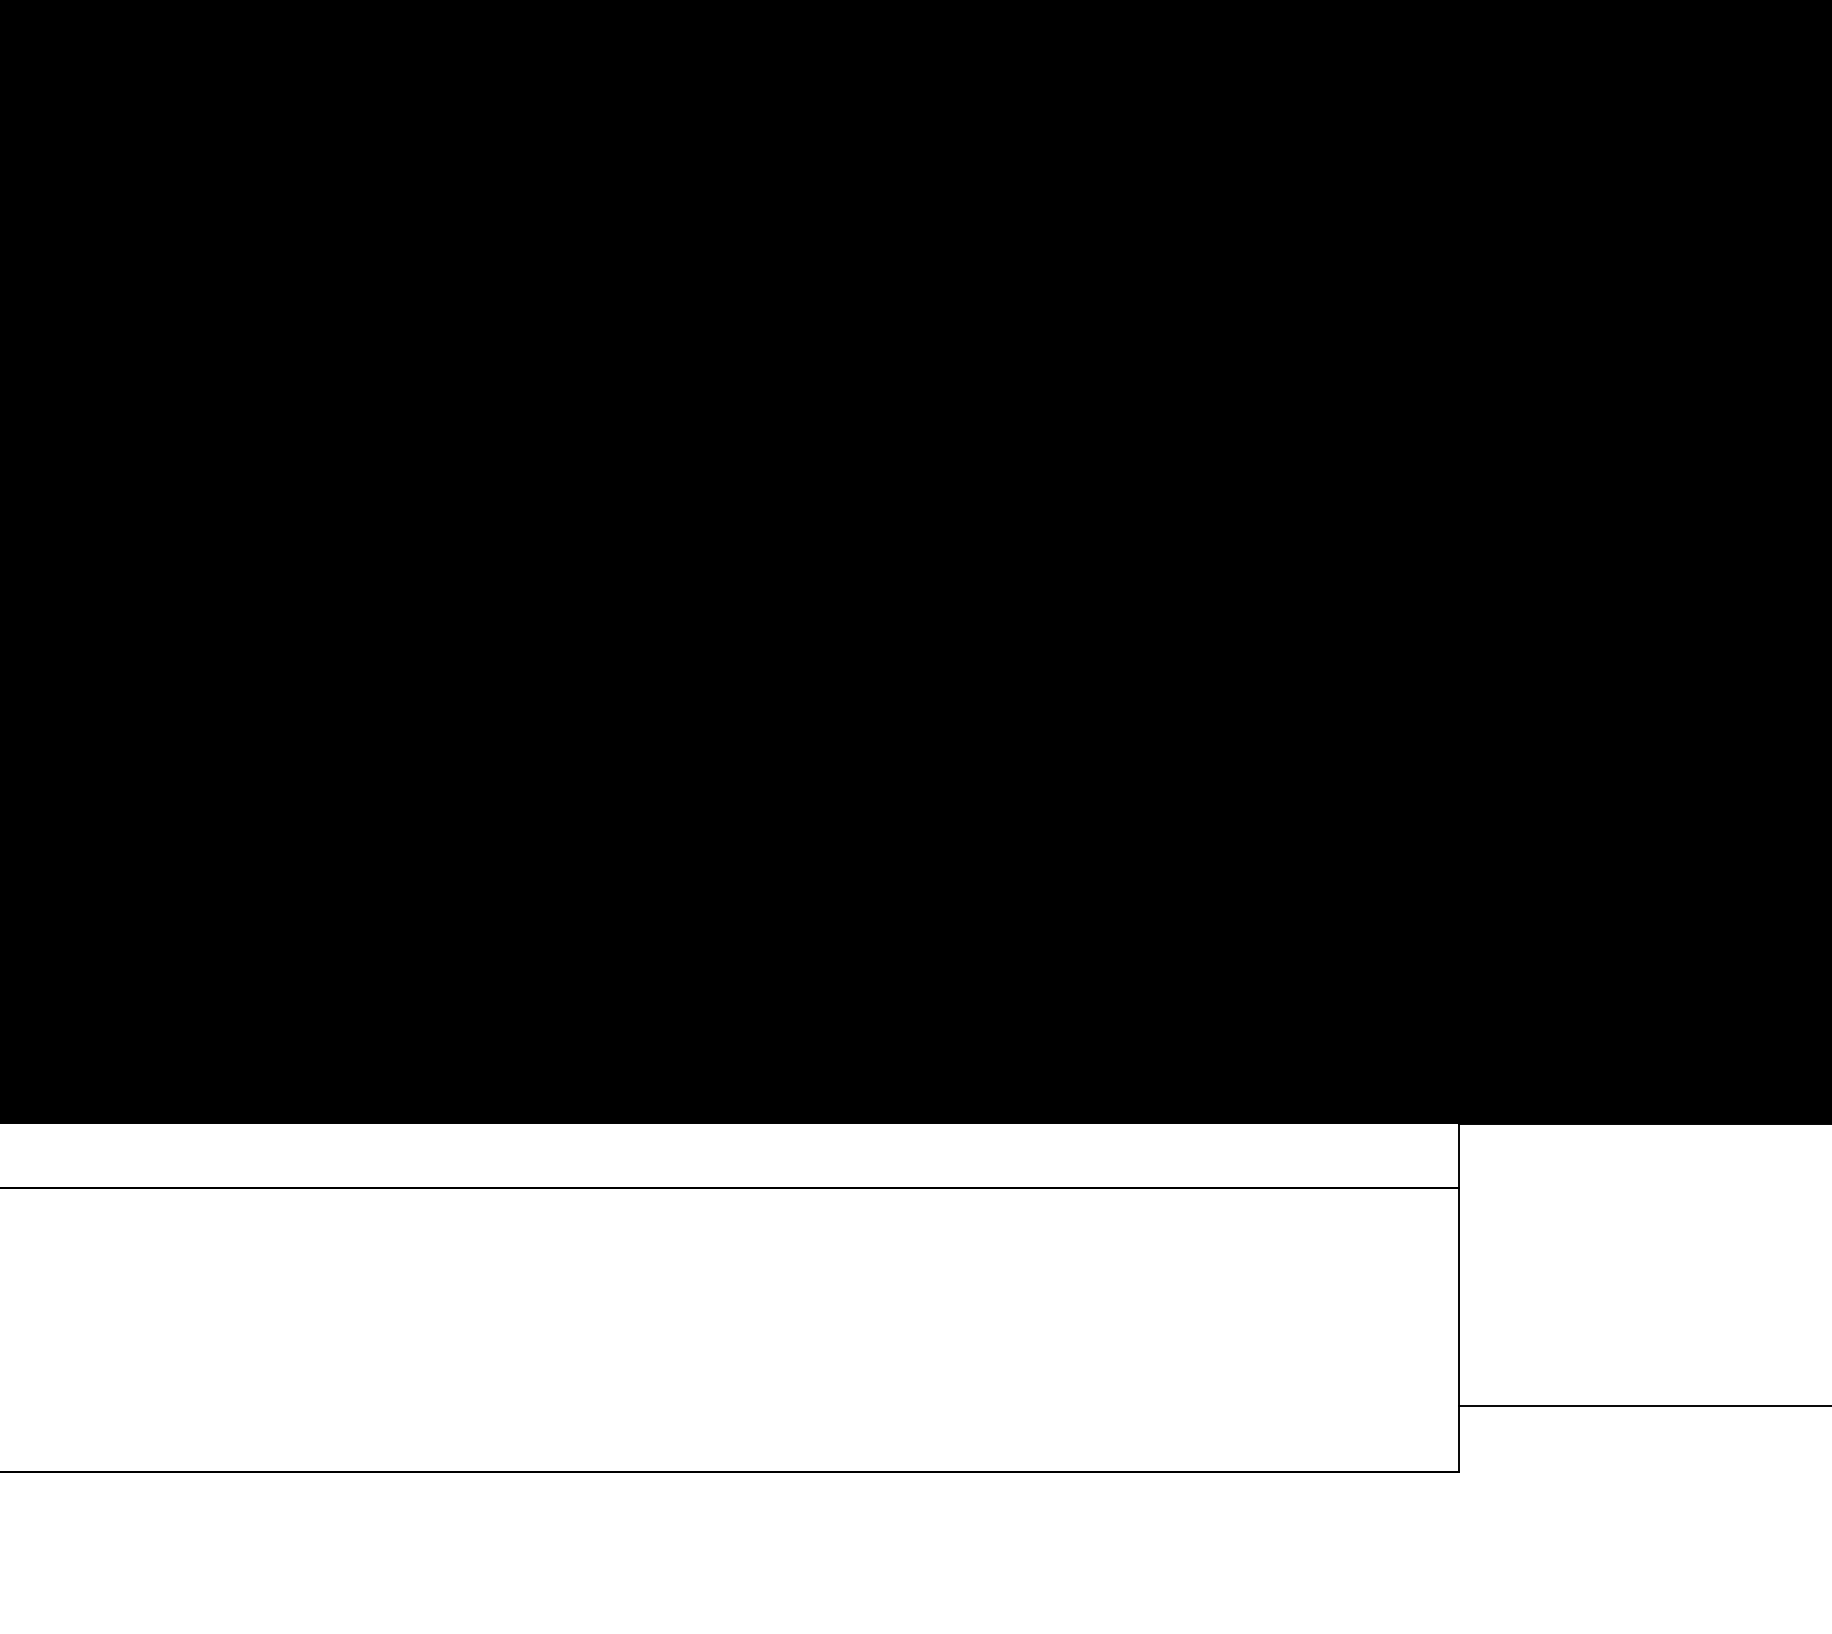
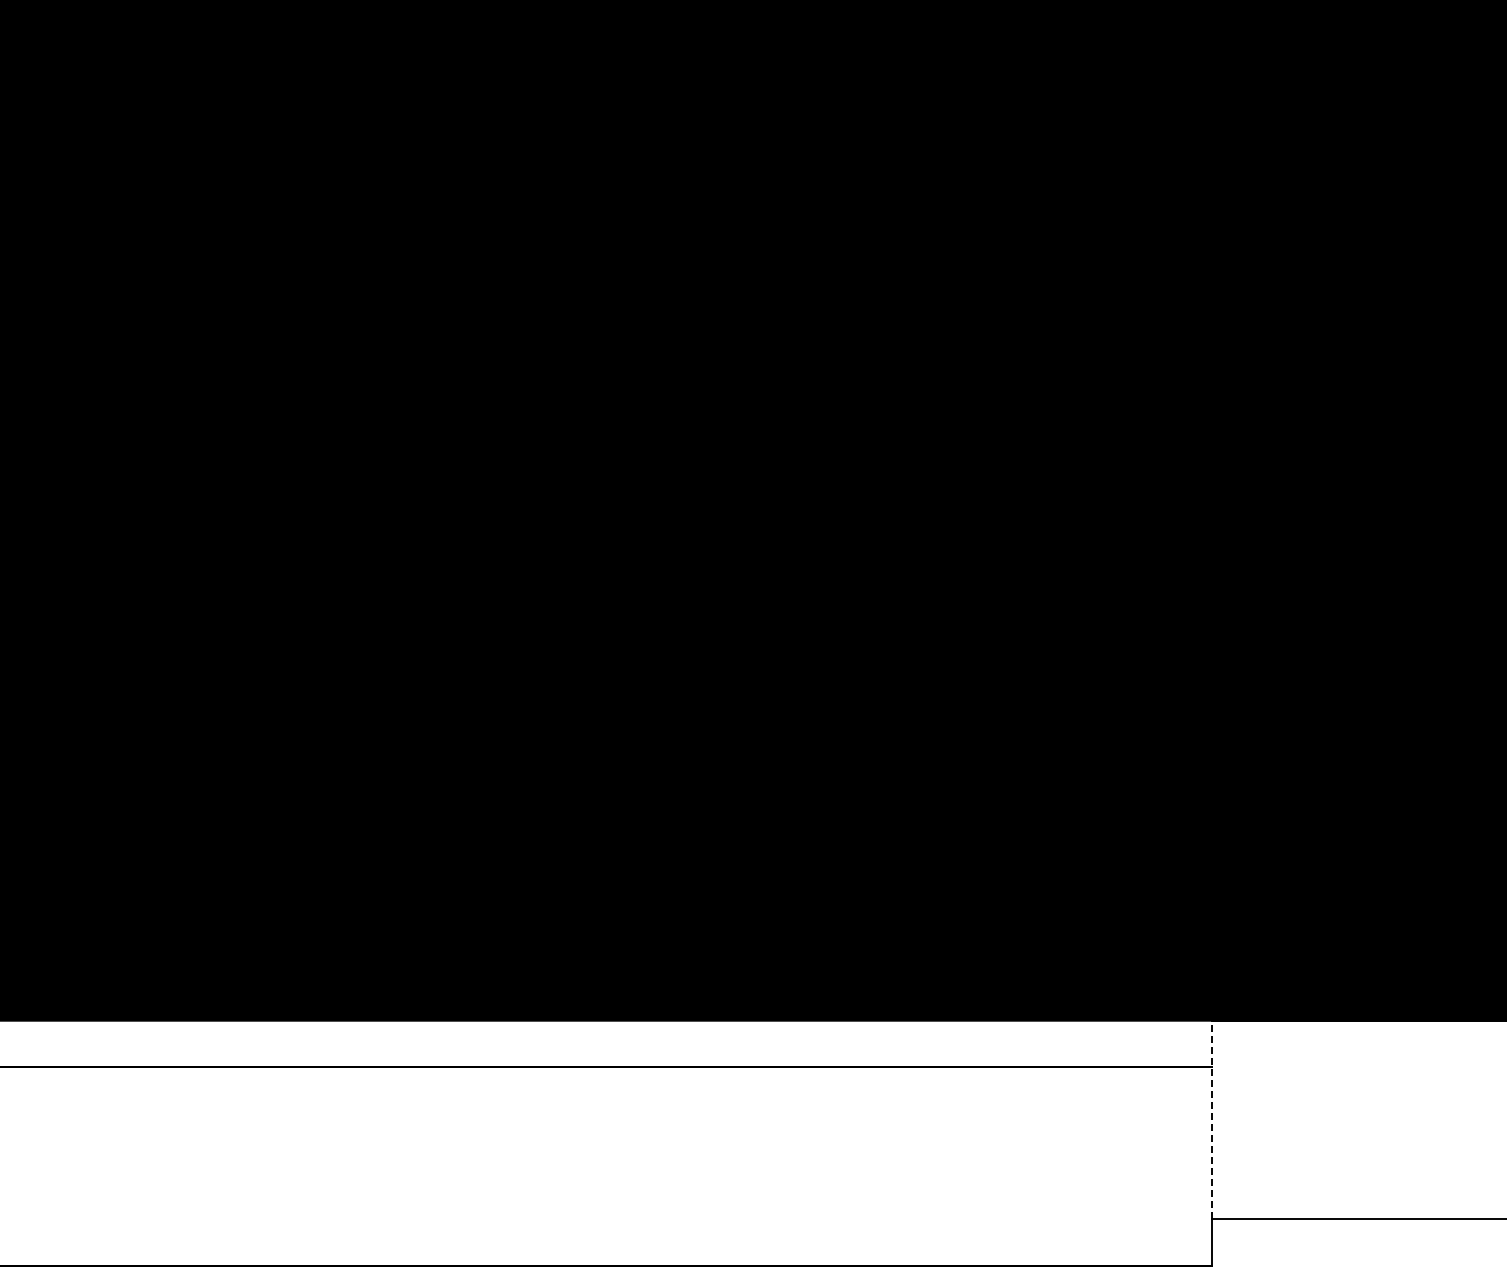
line: (1459, 1264) -> (1212, 1120), solid -> dashed

